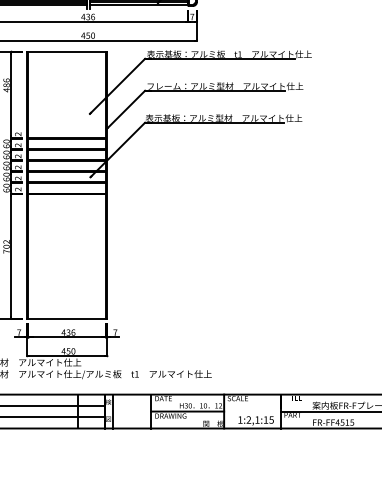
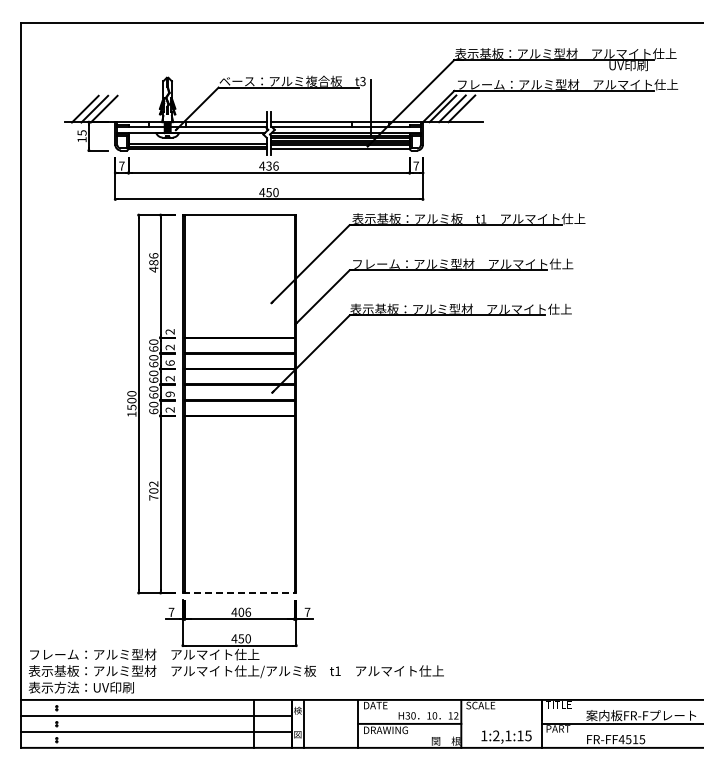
text: (17, 155) -> (169, 362), 2 -> 6
text: (18, 178) -> (170, 394), 2 -> 9
line: (67, 318) -> (239, 592), solid -> dashed
text: (68, 332) -> (241, 611), 436 -> 406

